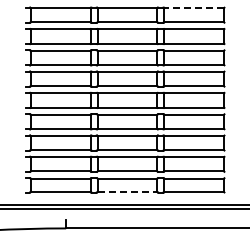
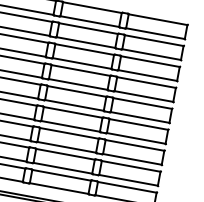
line: (194, 8) -> (158, 20), dashed -> solid
line: (127, 192) -> (59, 188), dashed -> solid

